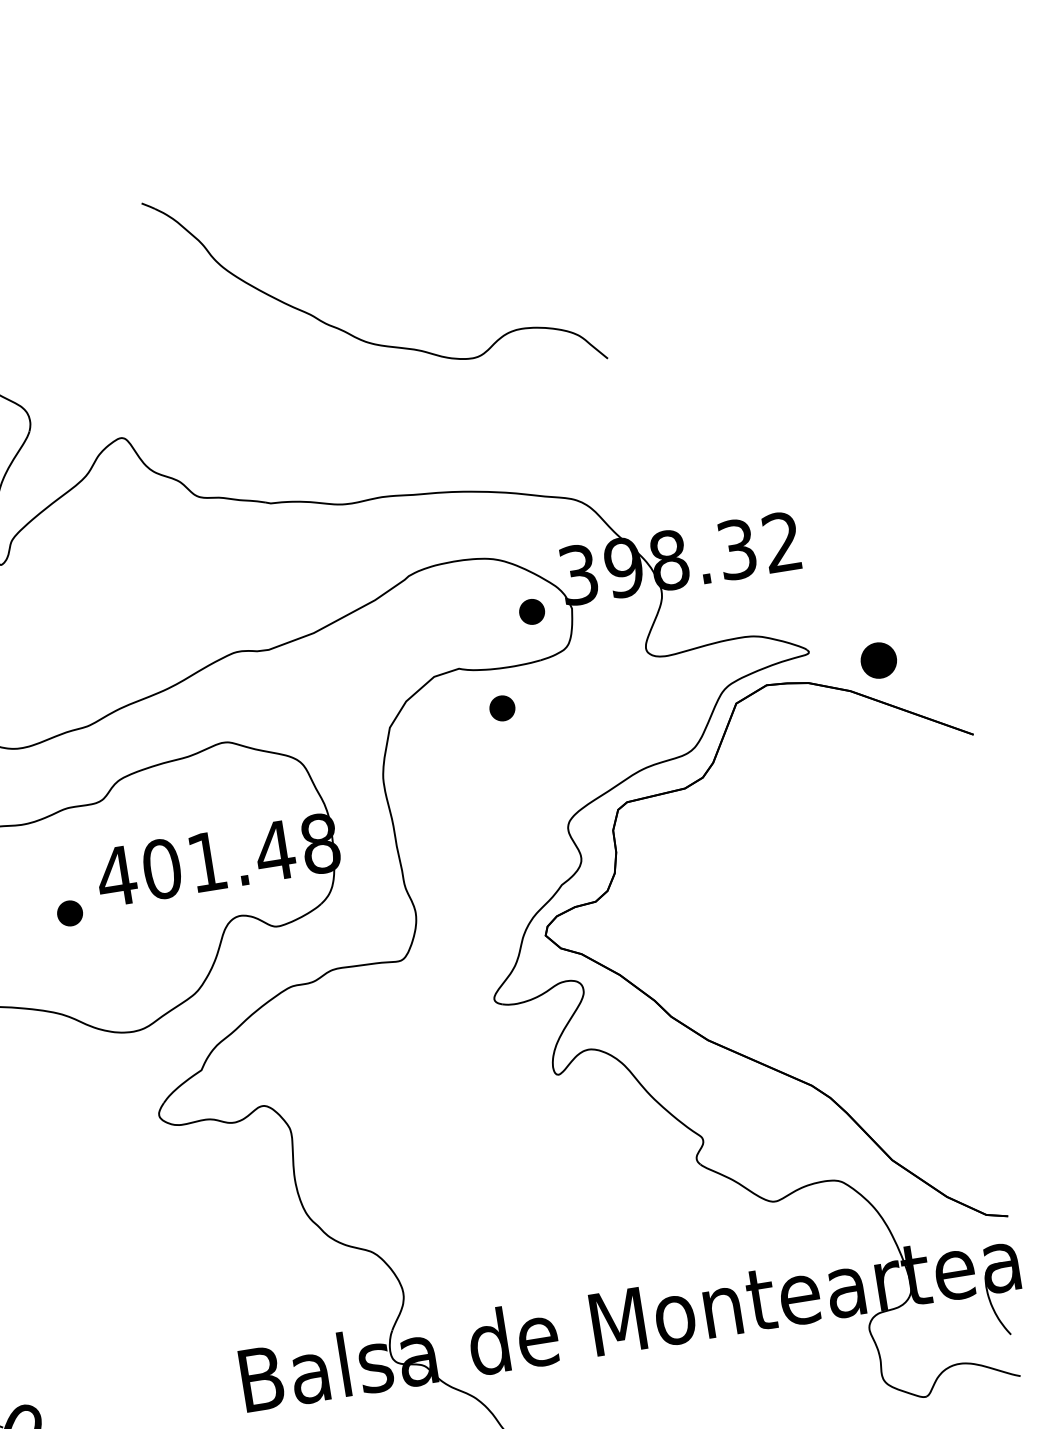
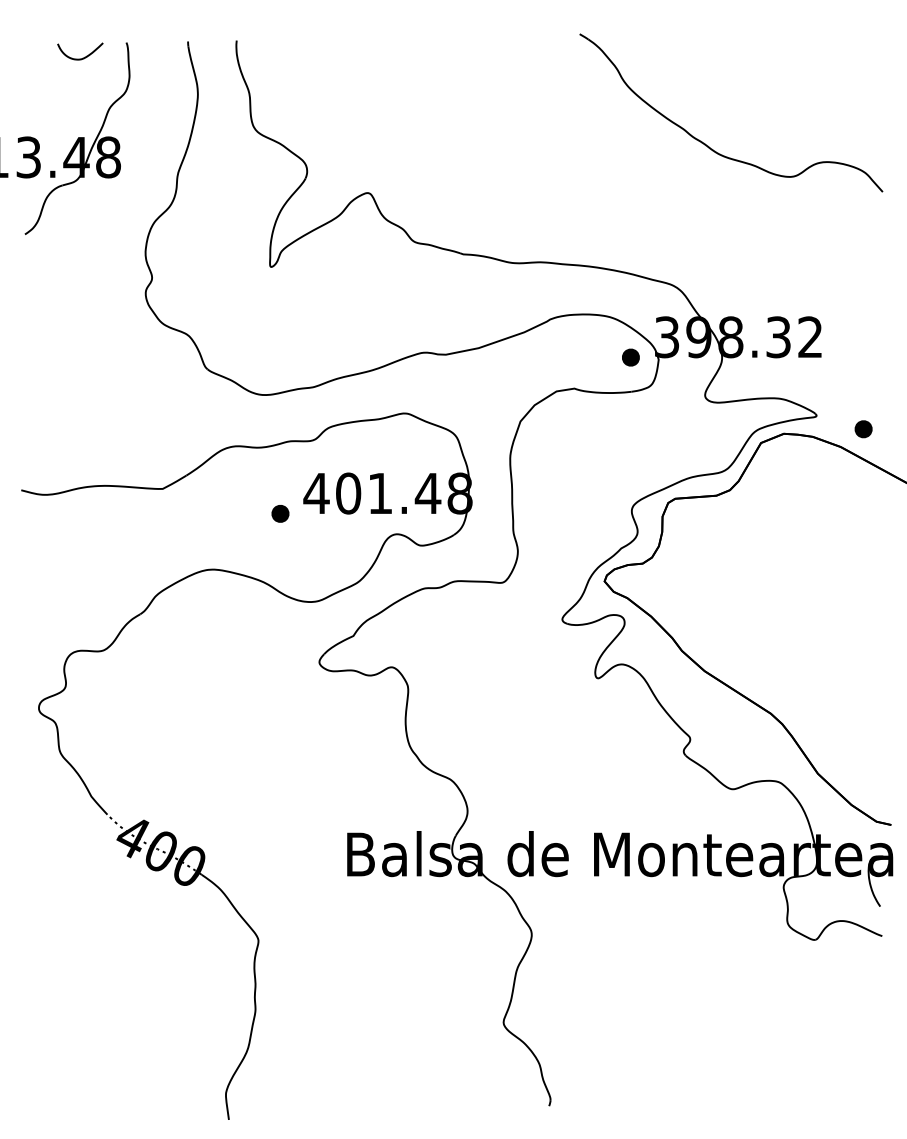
part: (349, 332) -> (708, 145), moved
part: (878, 661) -> (863, 429), size x0.71
part: (501, 708) -> (599, 420), removed

